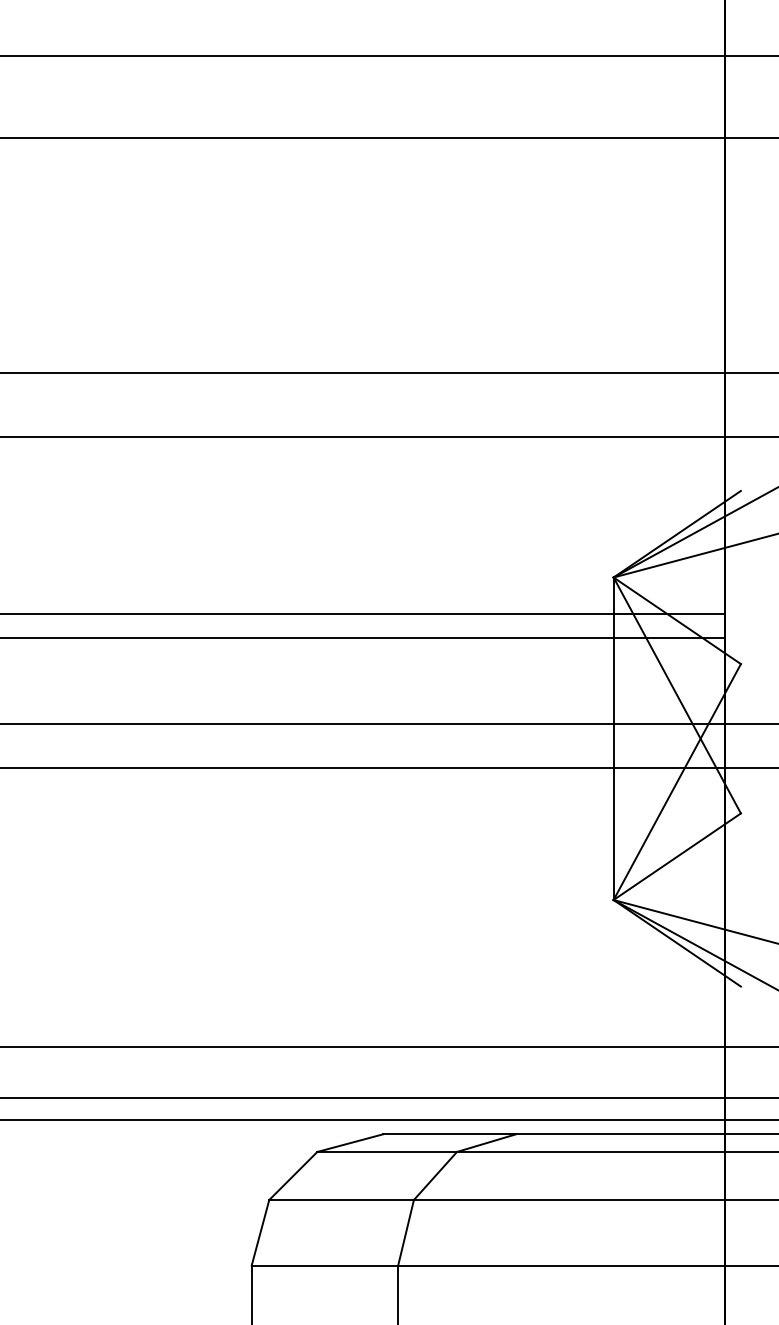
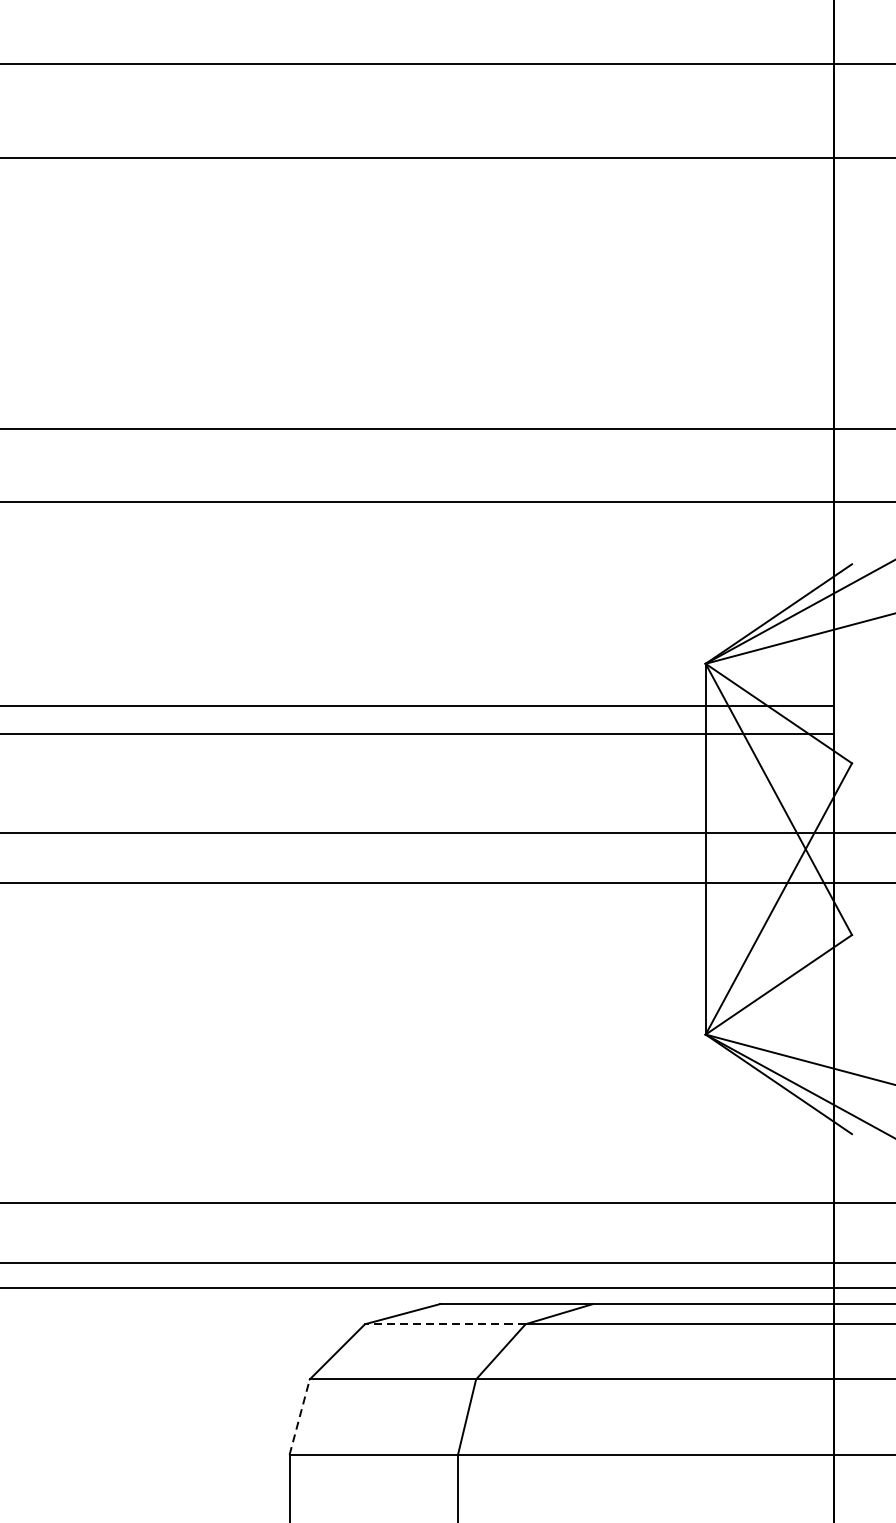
line: (387, 1151) -> (445, 1323), solid -> dashed
line: (260, 1232) -> (299, 1416), solid -> dashed

